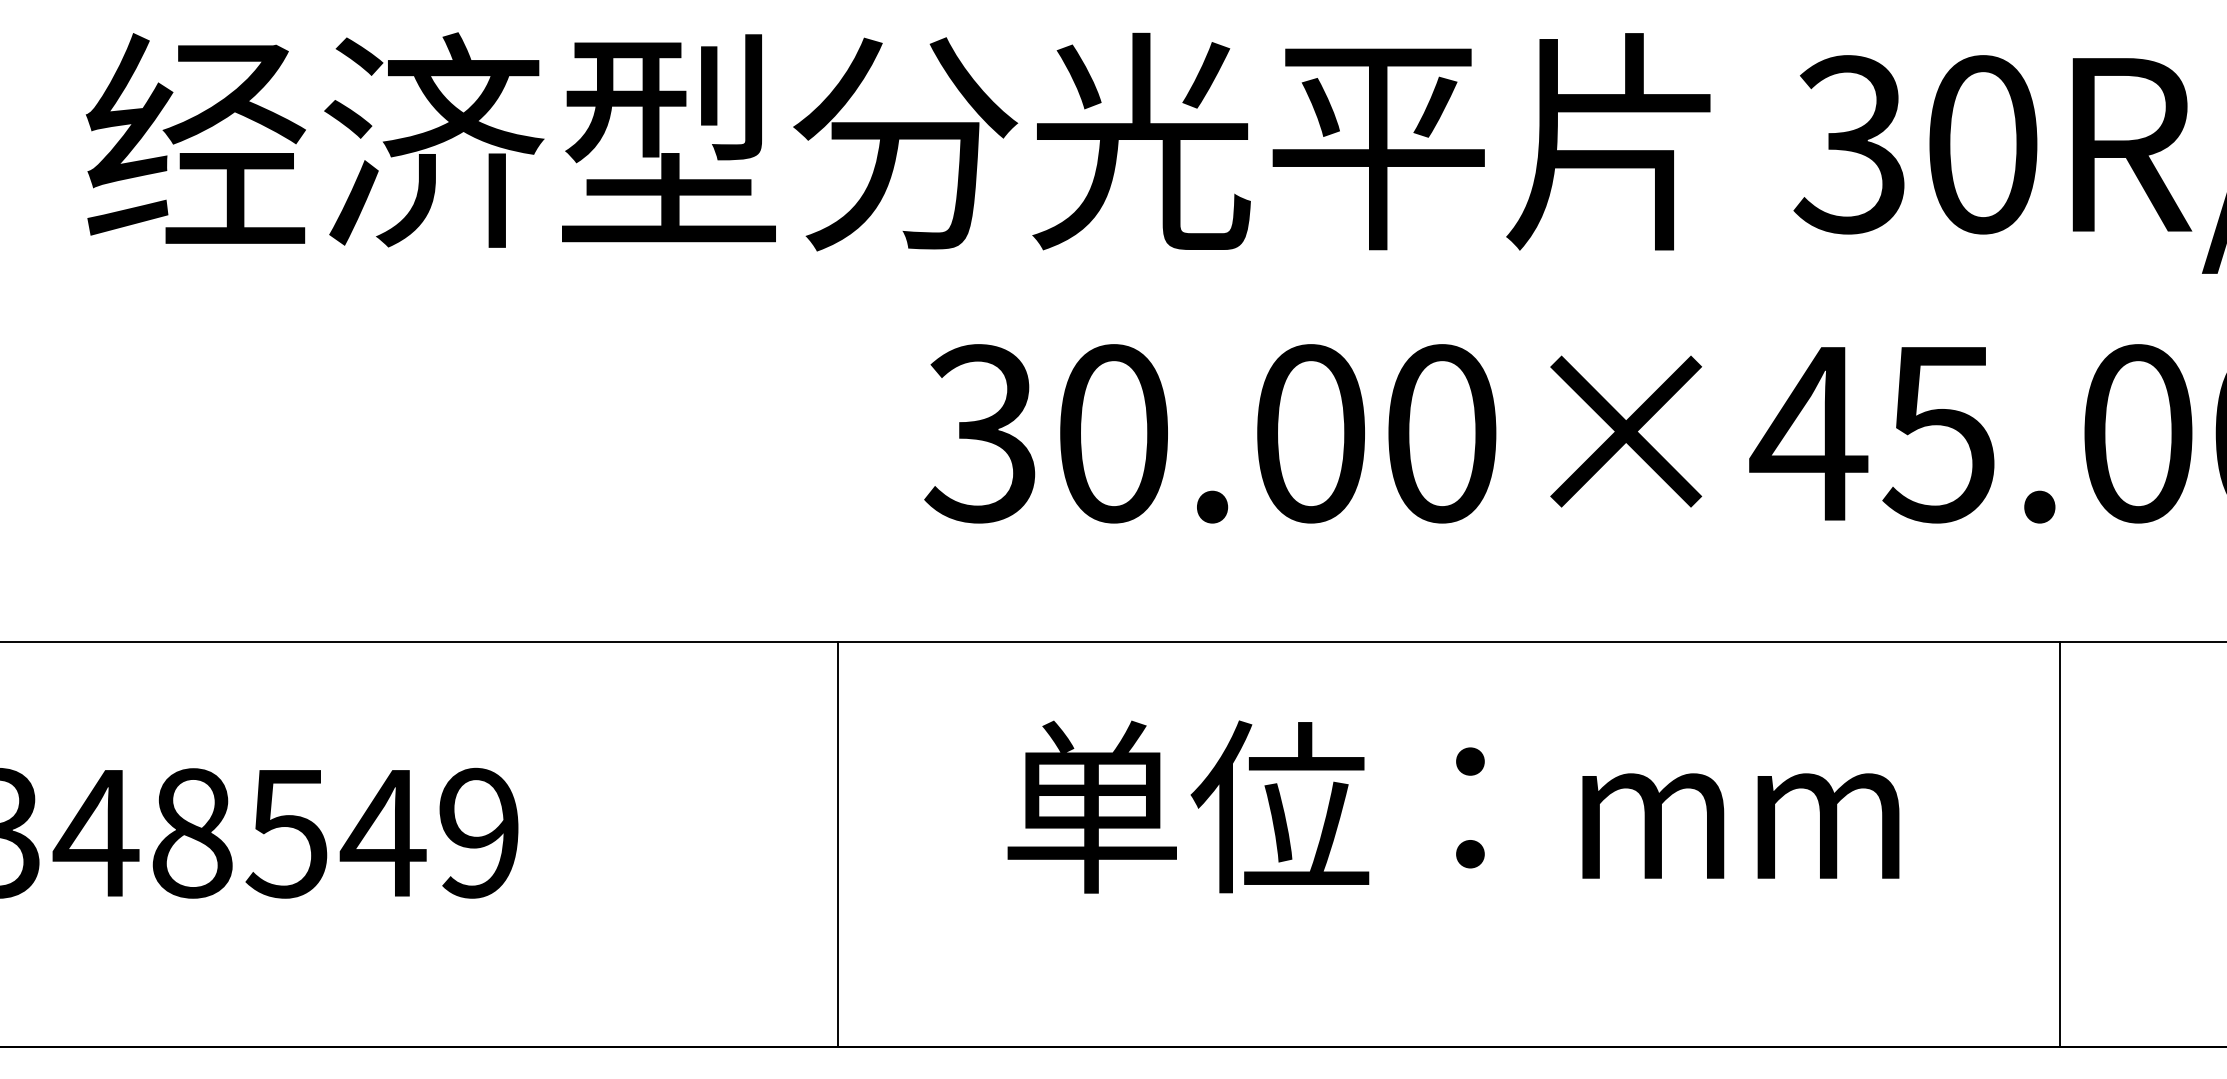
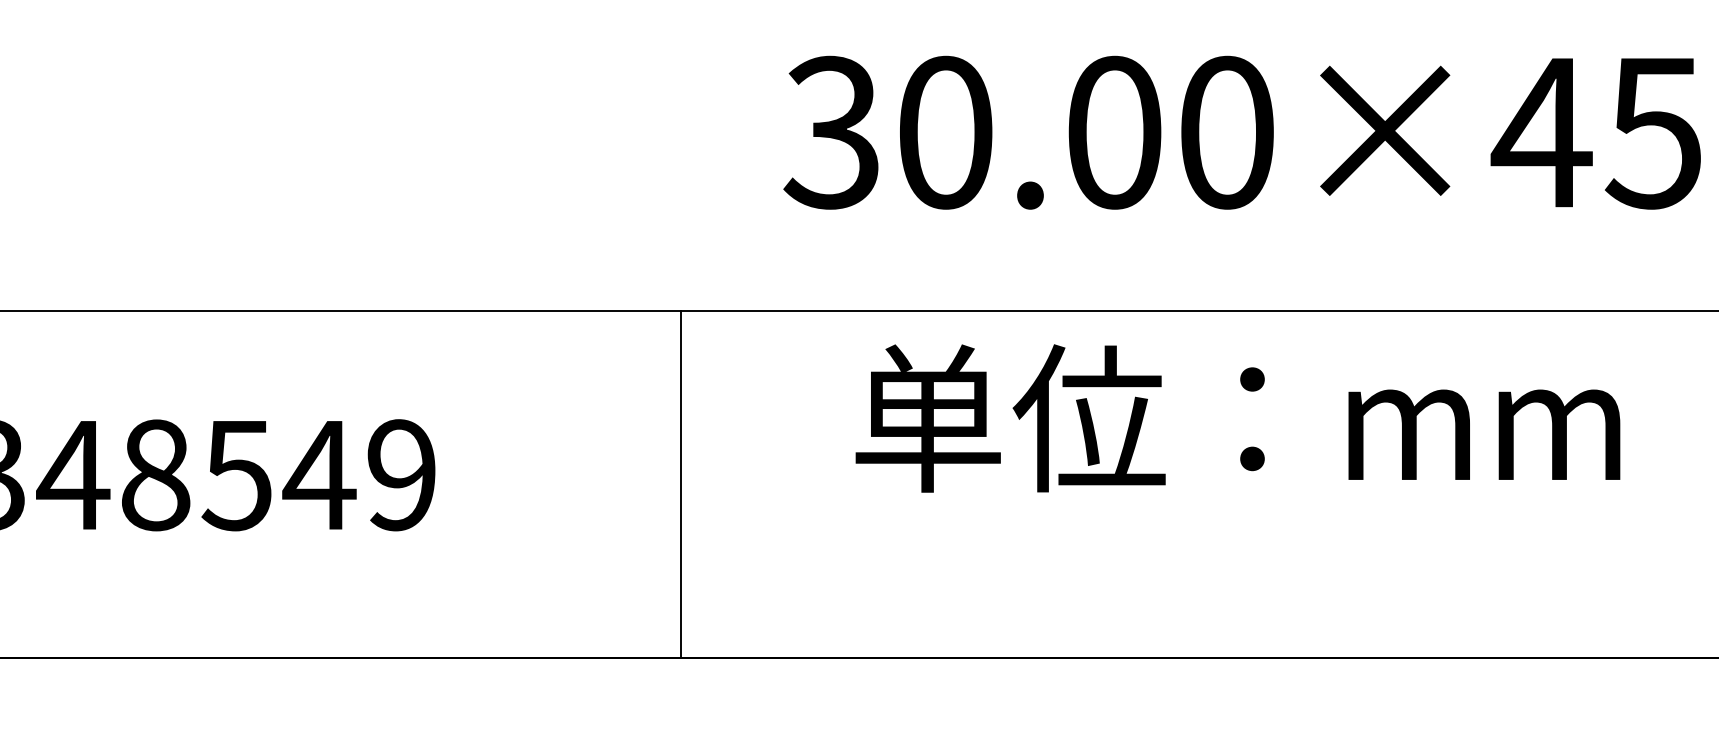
text: (1453, 806) -> (1237, 418), moved
line: (837, 843) -> (680, 484), moved

